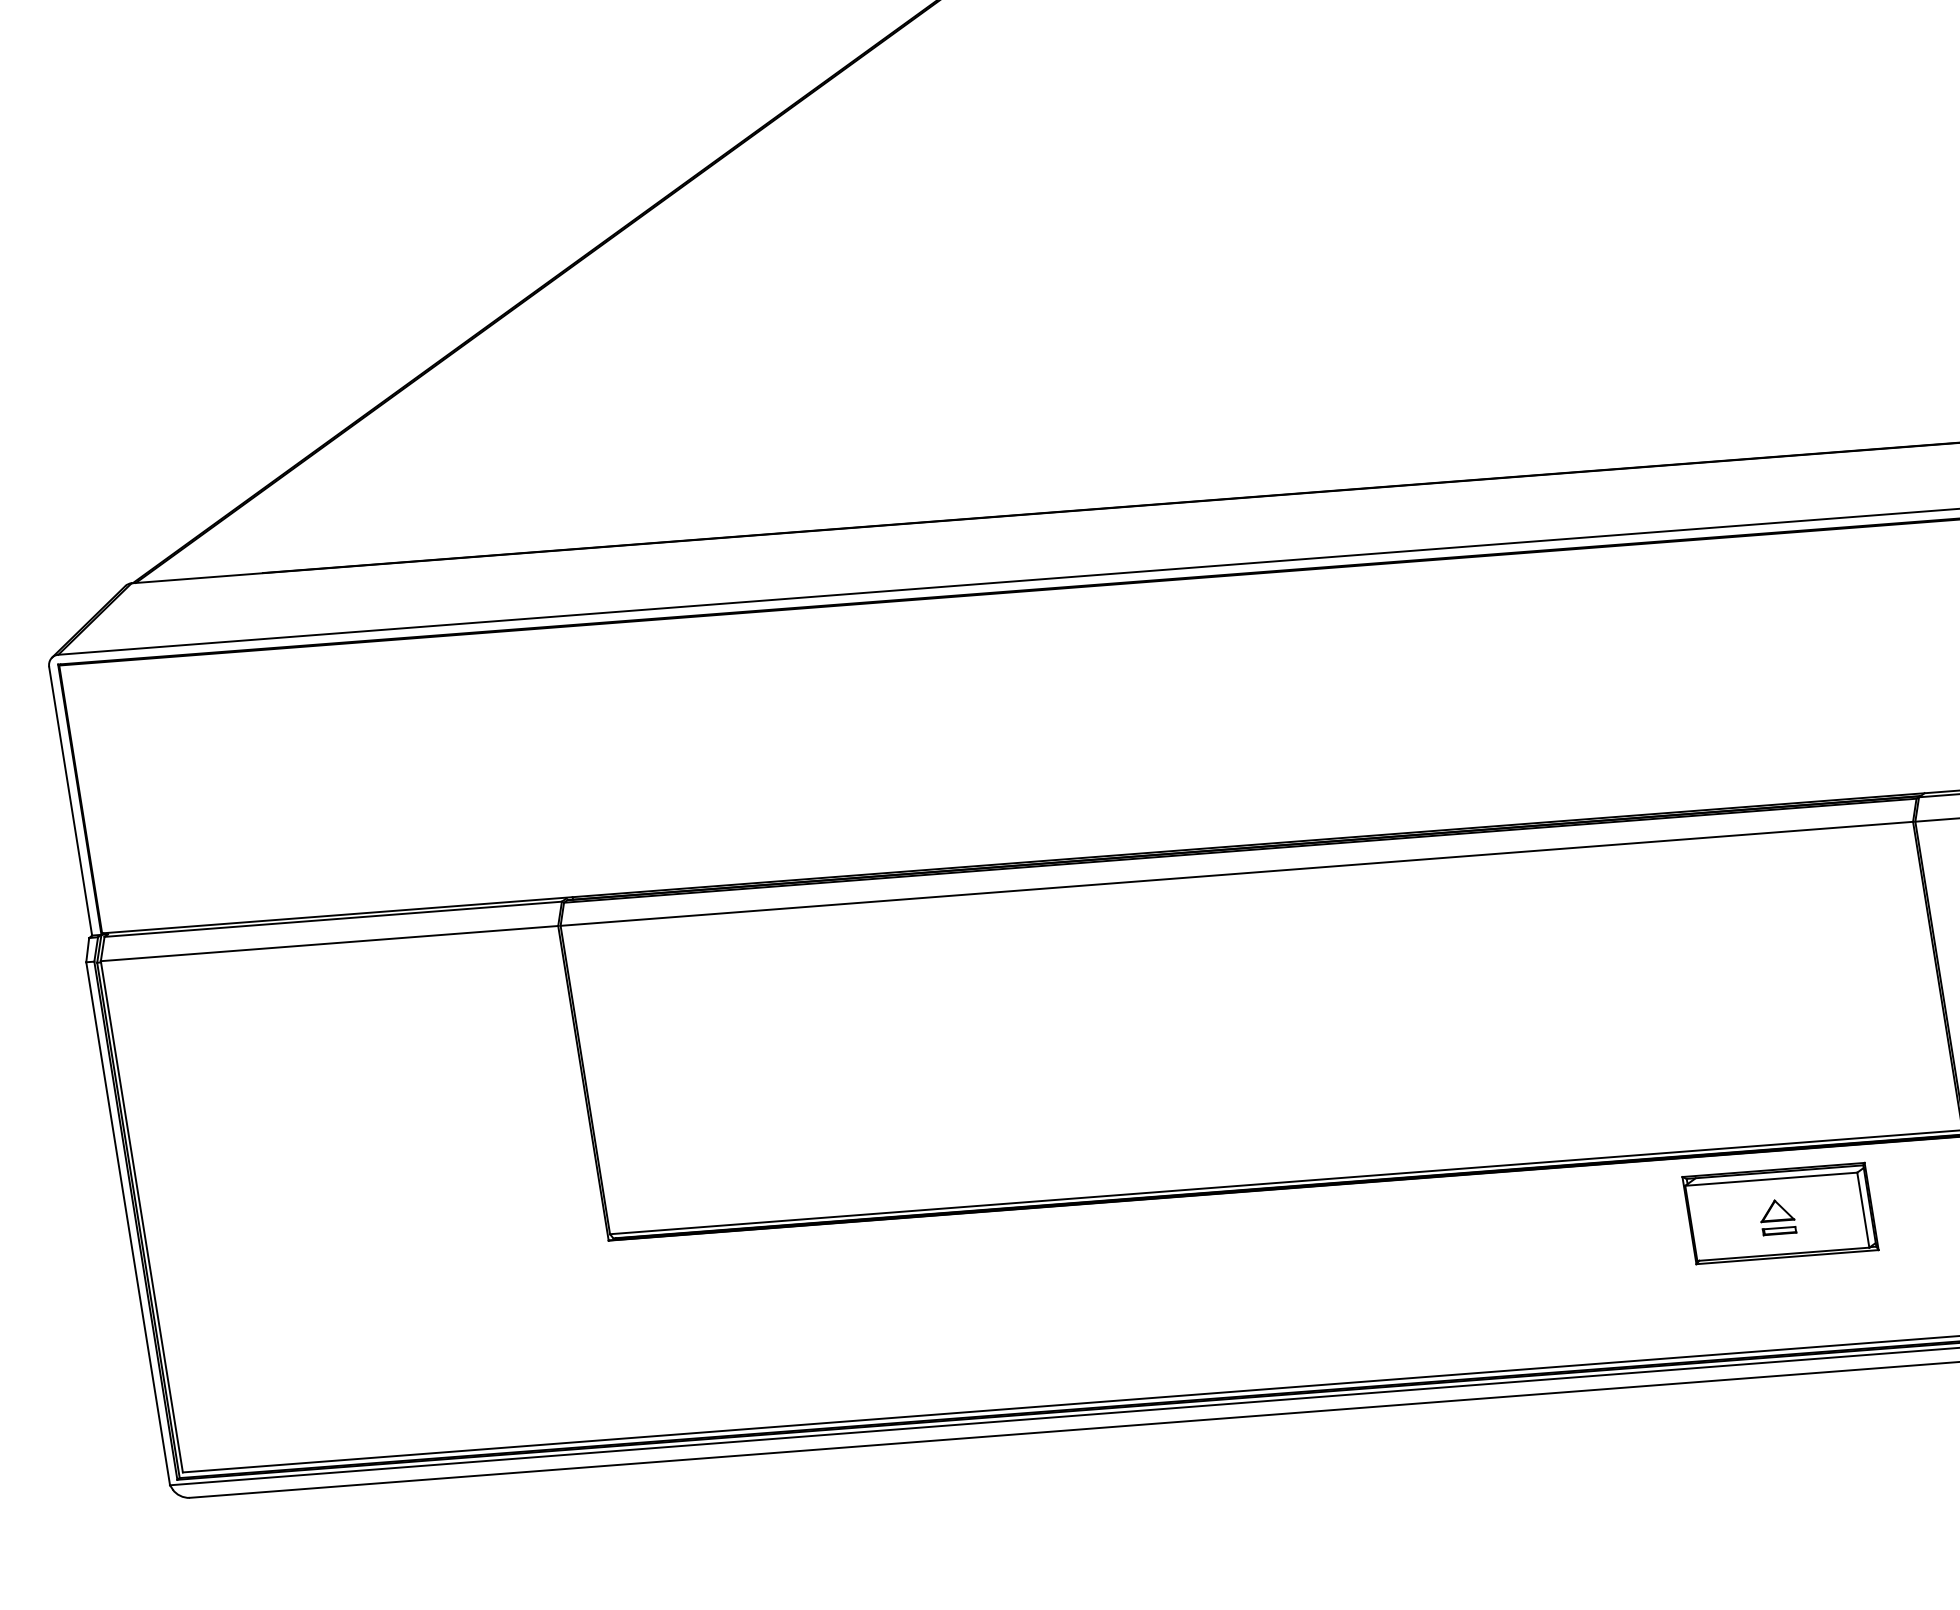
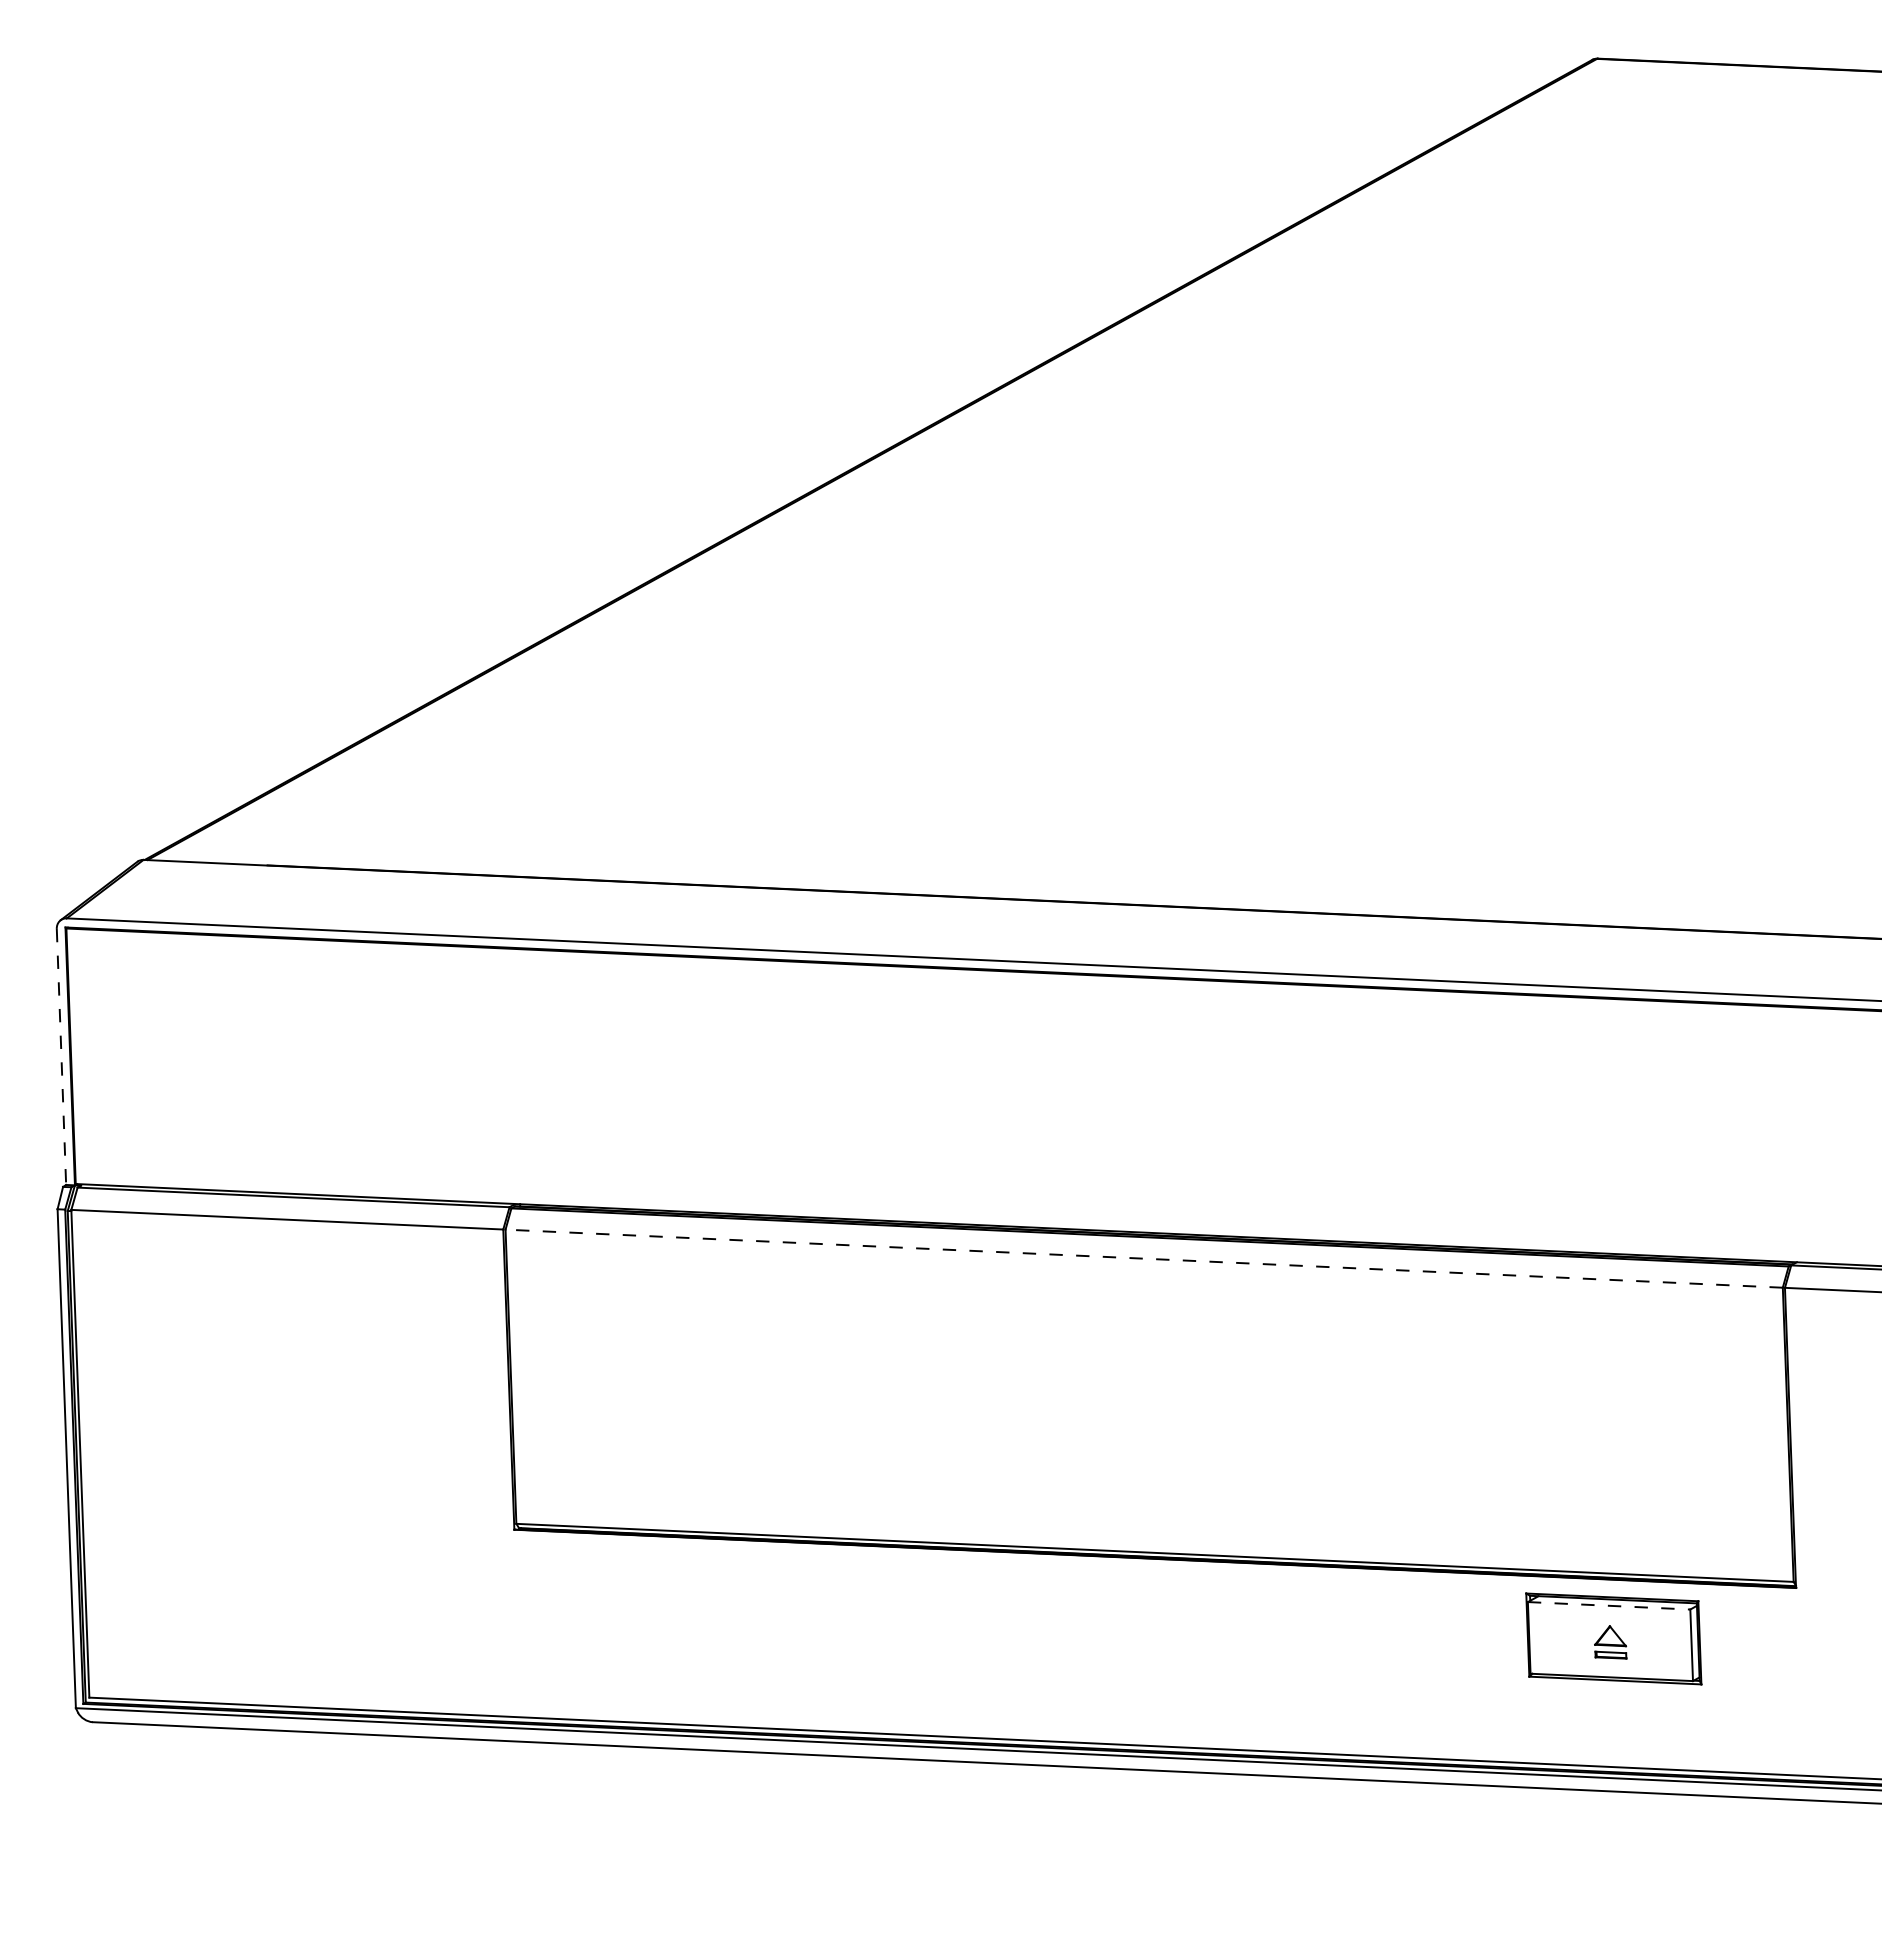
line: (70, 801) -> (61, 1057), solid -> dashed
line: (1236, 873) -> (1143, 1258), solid -> dashed
line: (1771, 1178) -> (1609, 1605), solid -> dashed

